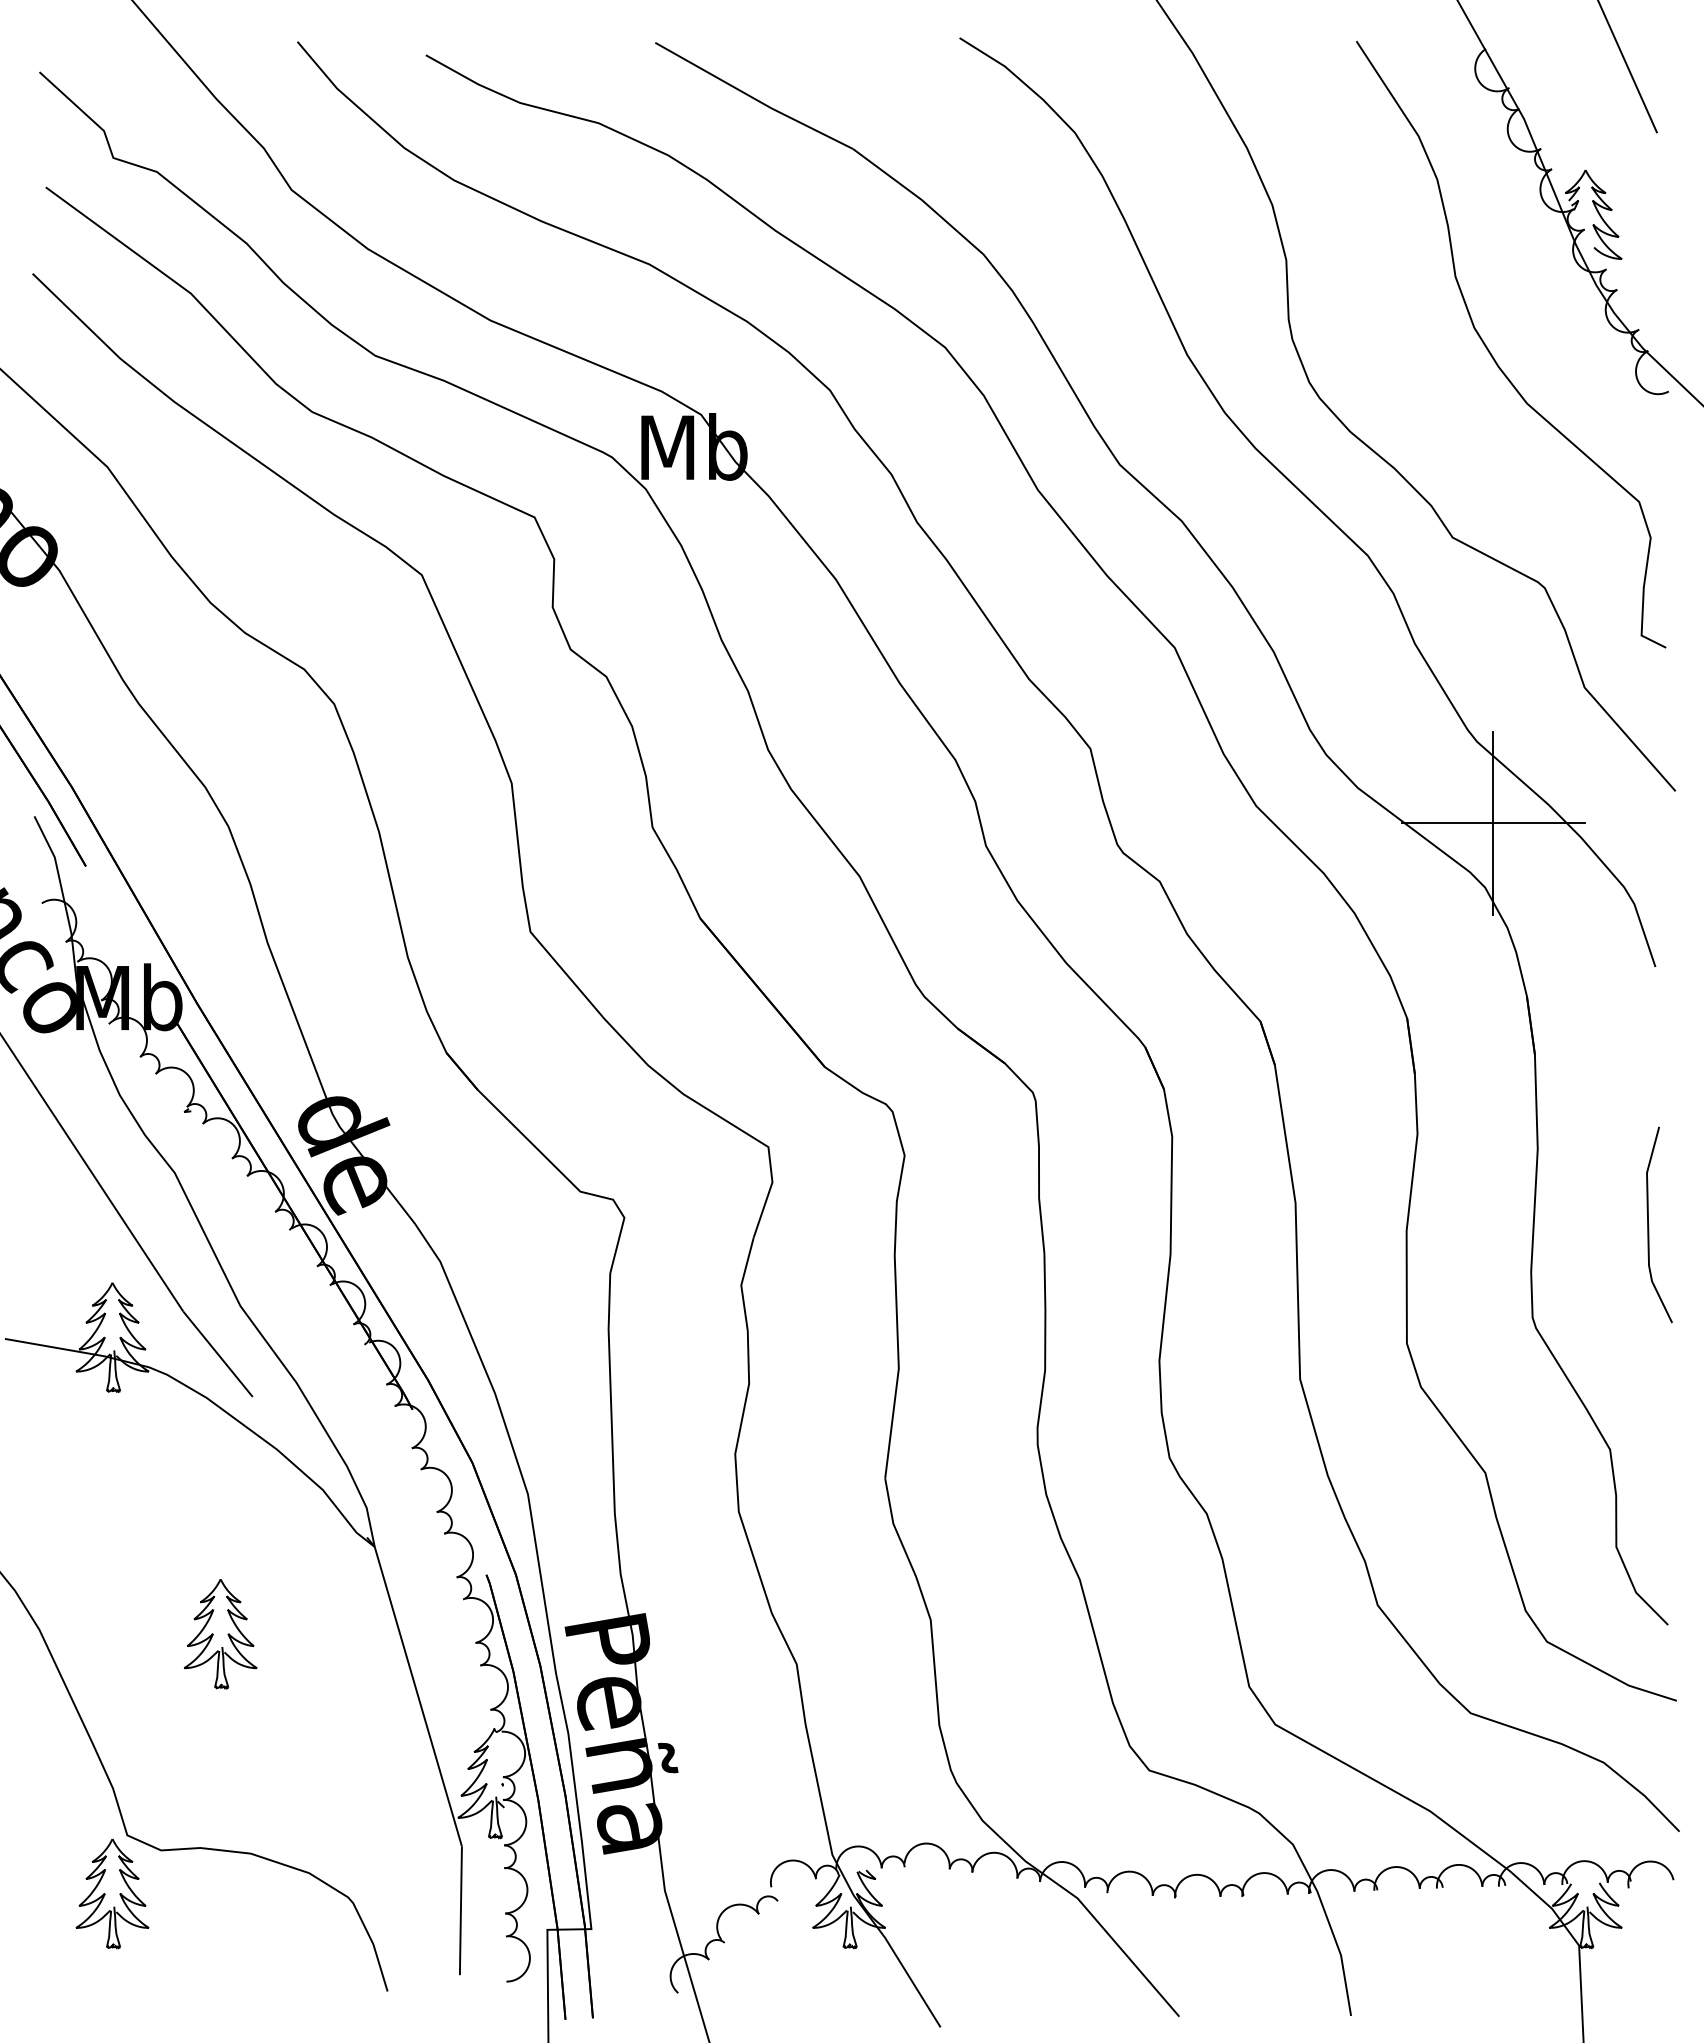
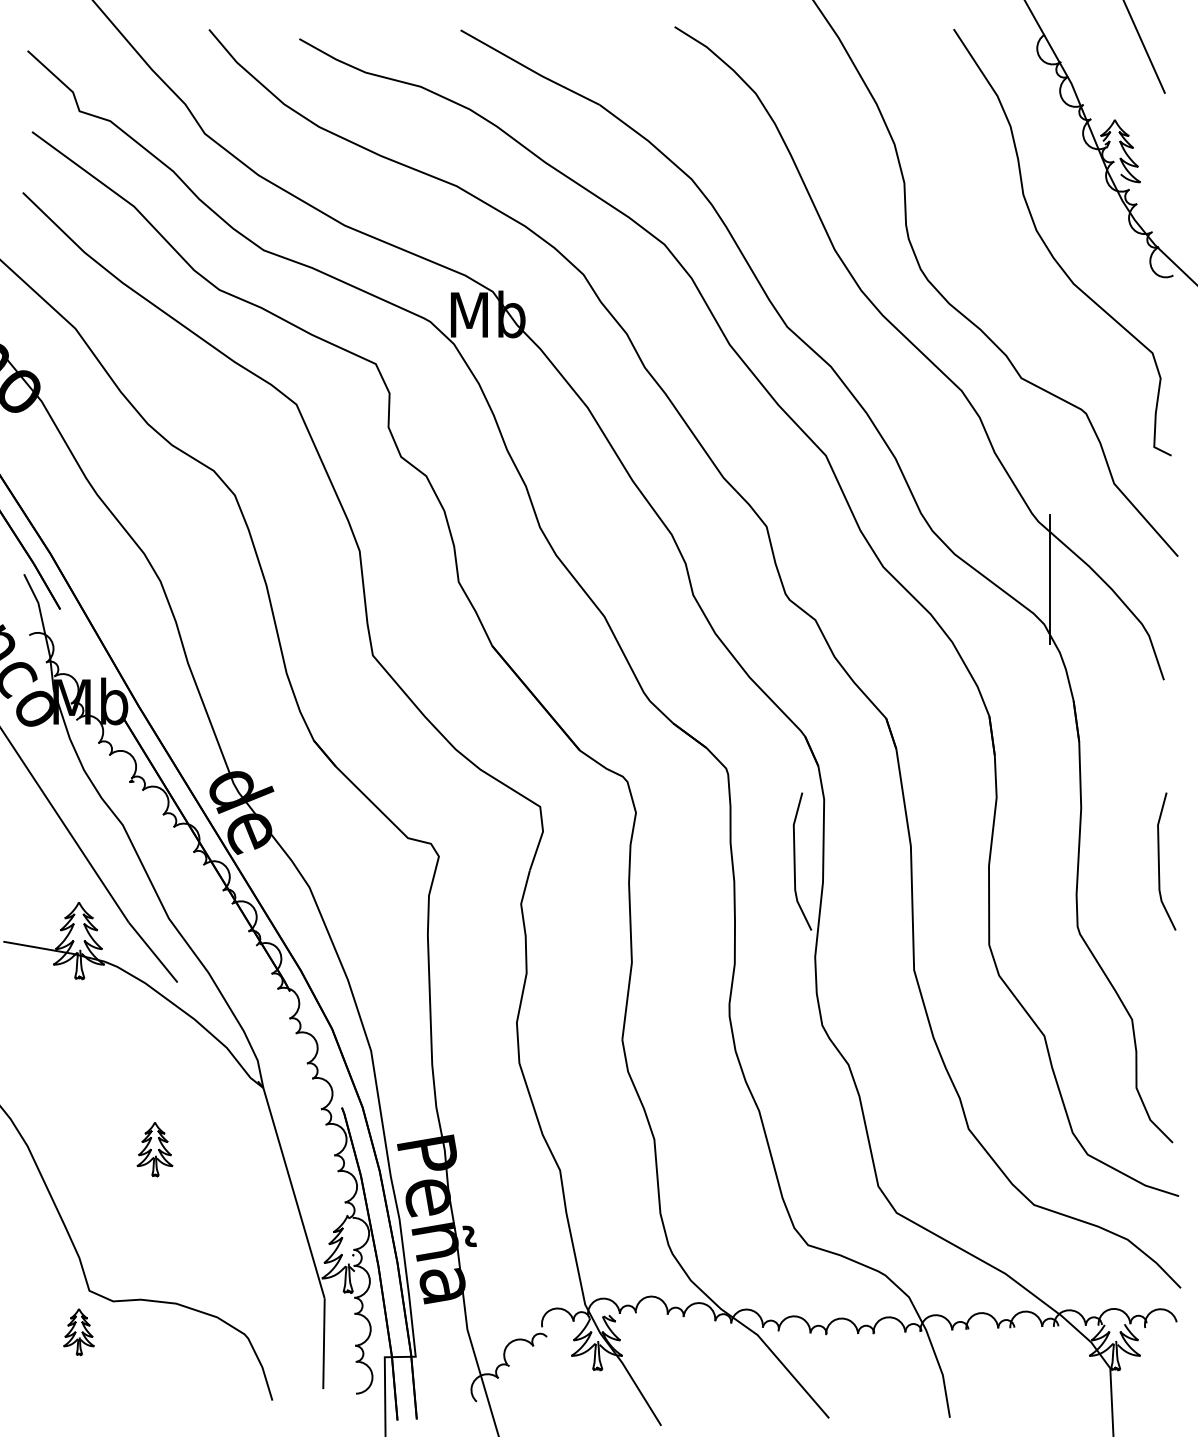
line: (1492, 823) -> (1049, 579), removed
line: (1131, 1226) -> (795, 862), added
part: (220, 1634) -> (154, 1149), size x0.7
part: (112, 1893) -> (78, 1331), size x0.6

